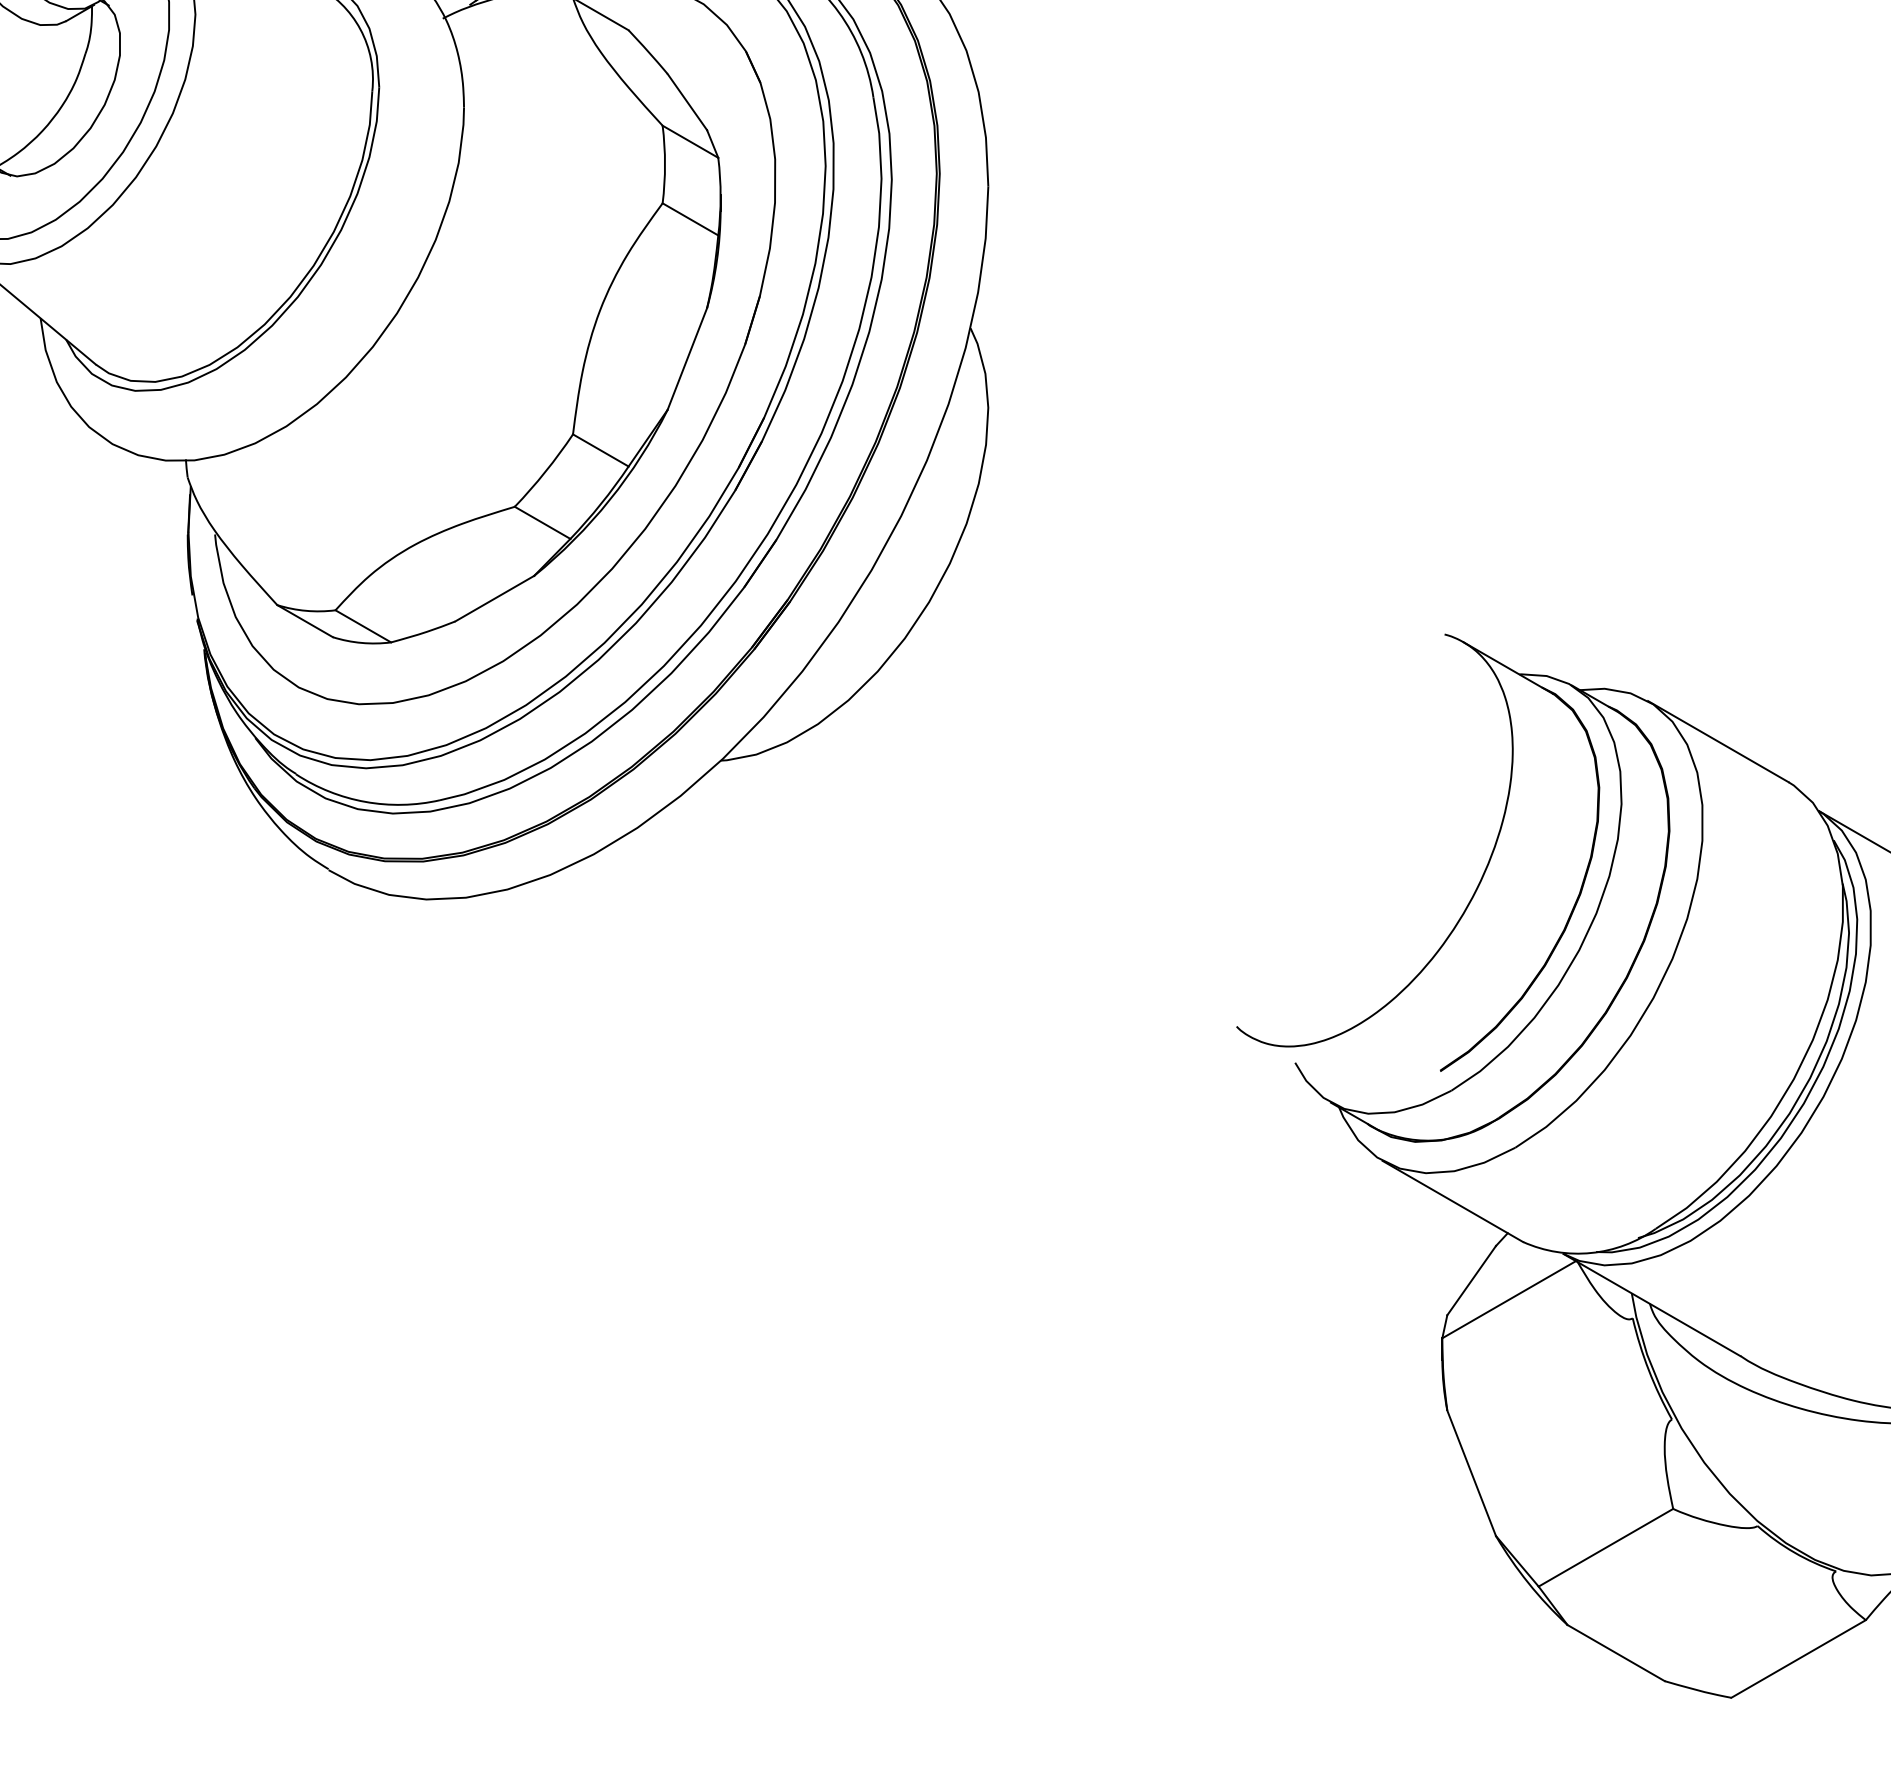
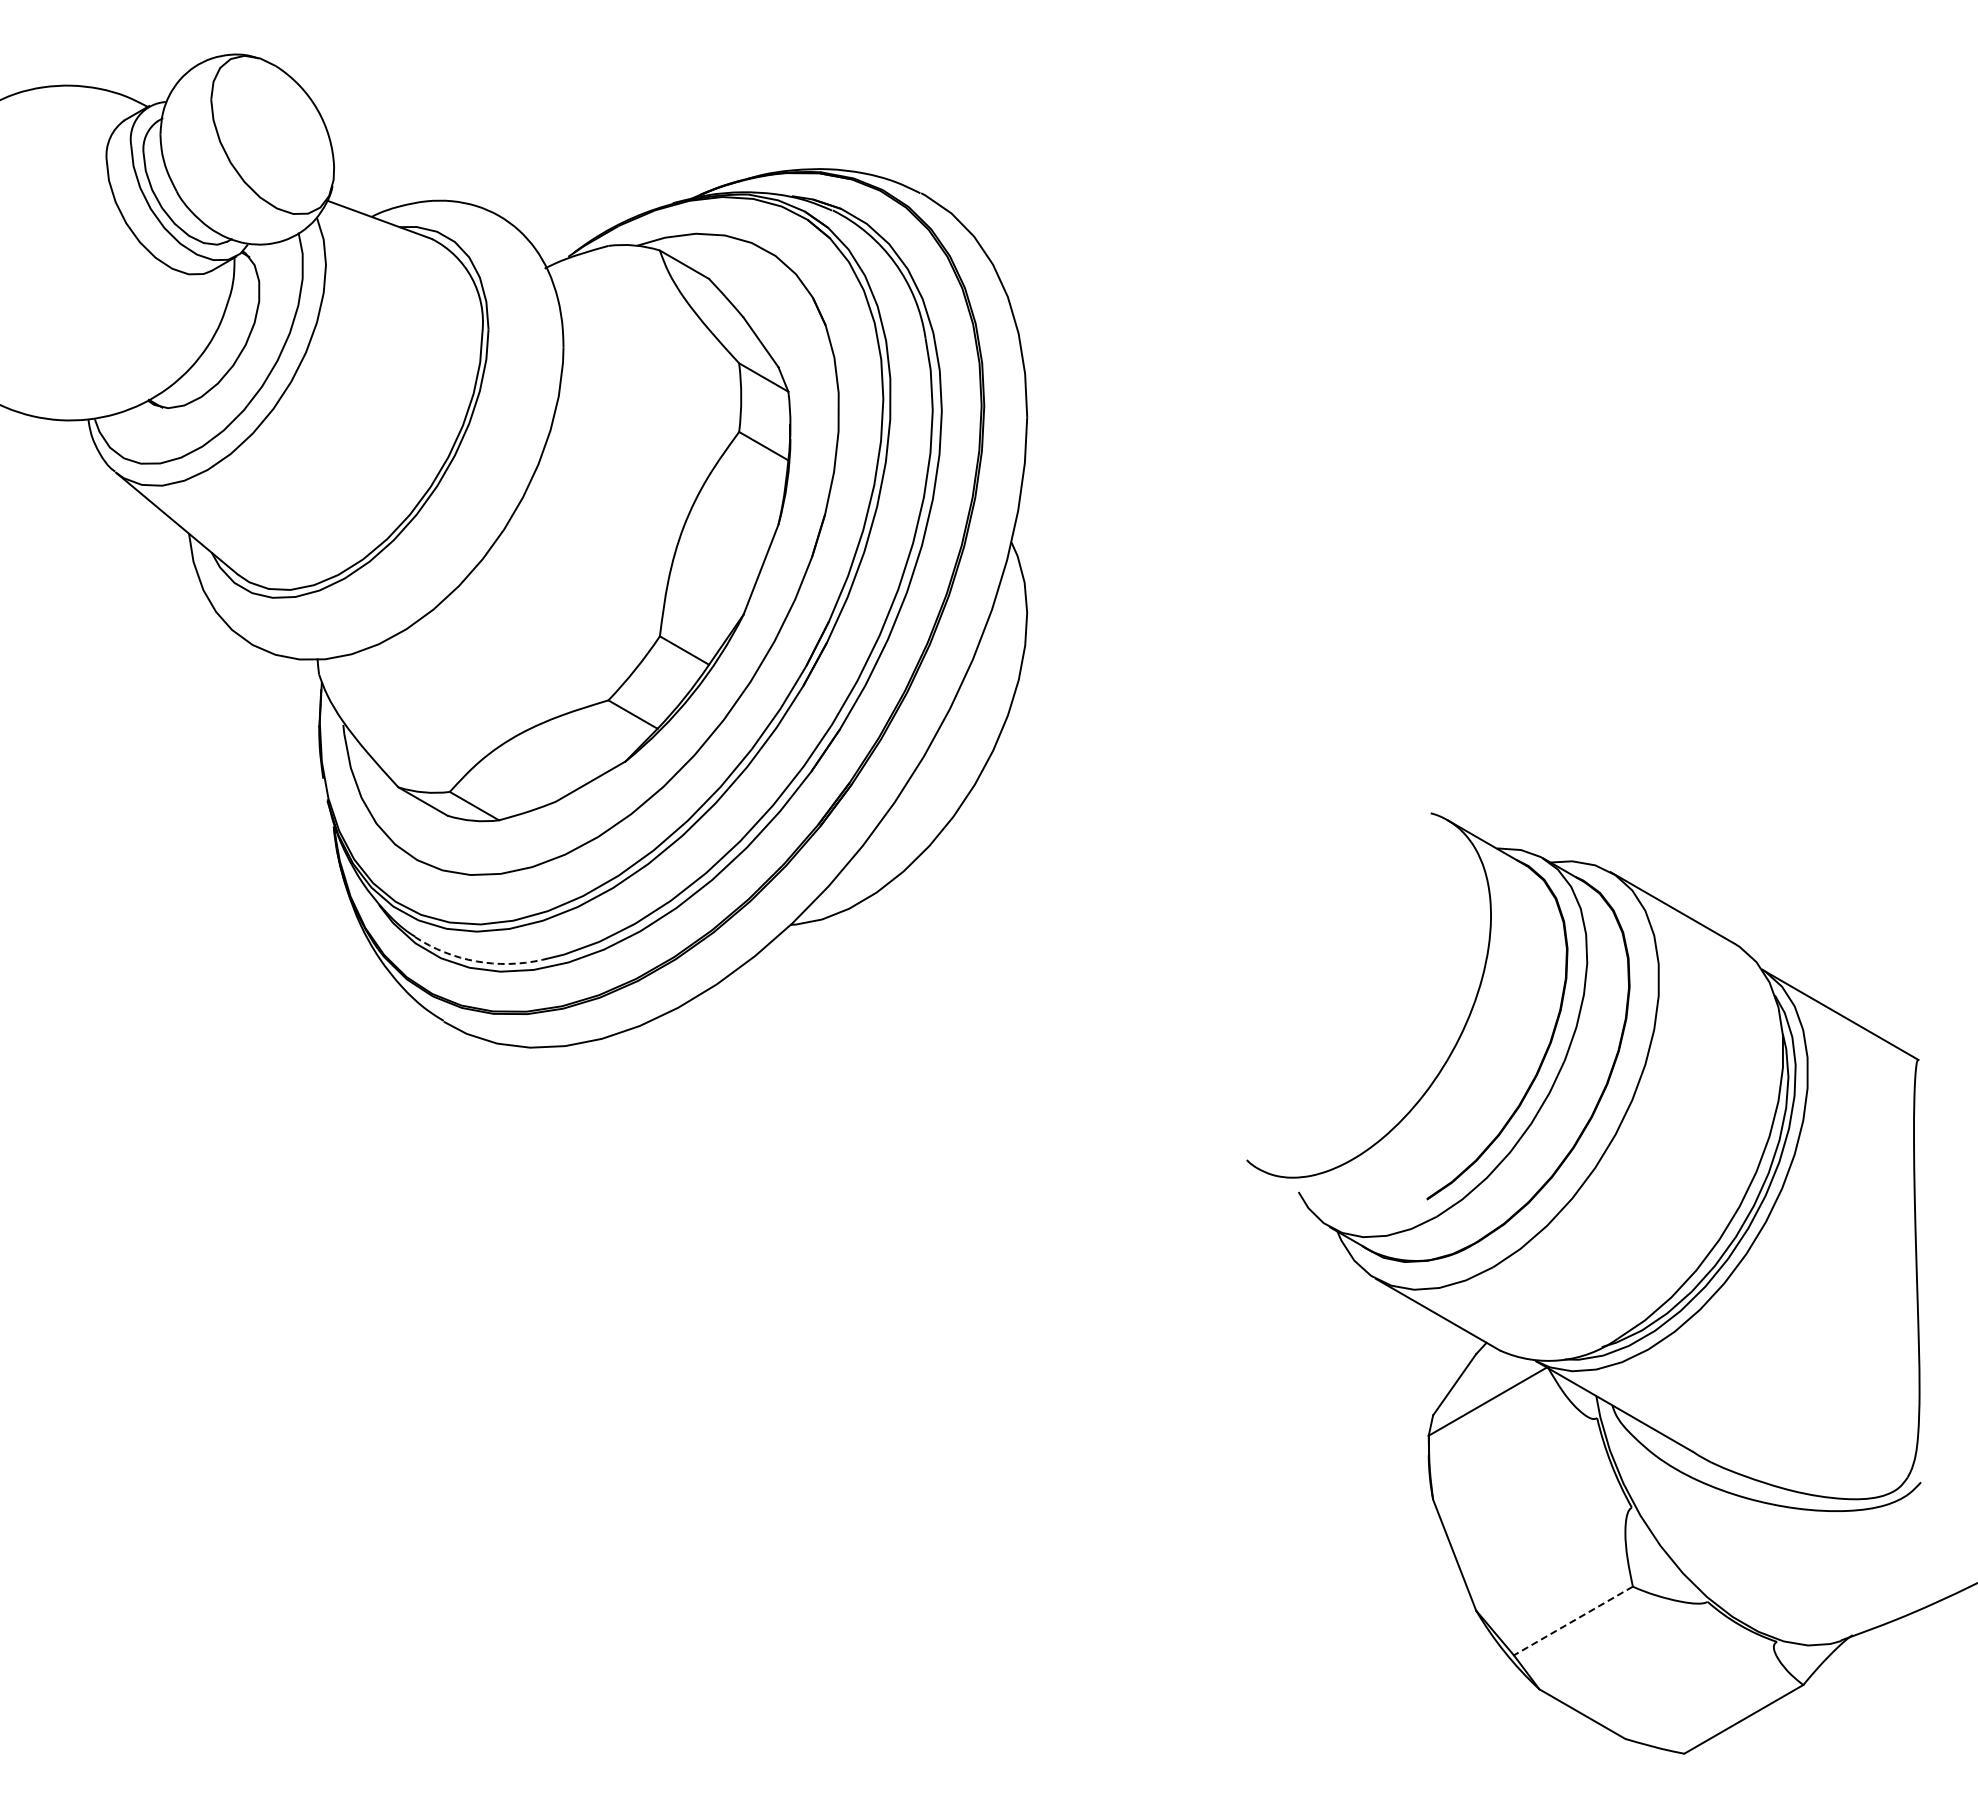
arc: (365, 802) -> (476, 961), solid -> dashed
line: (1606, 1548) -> (1573, 1621), solid -> dashed

